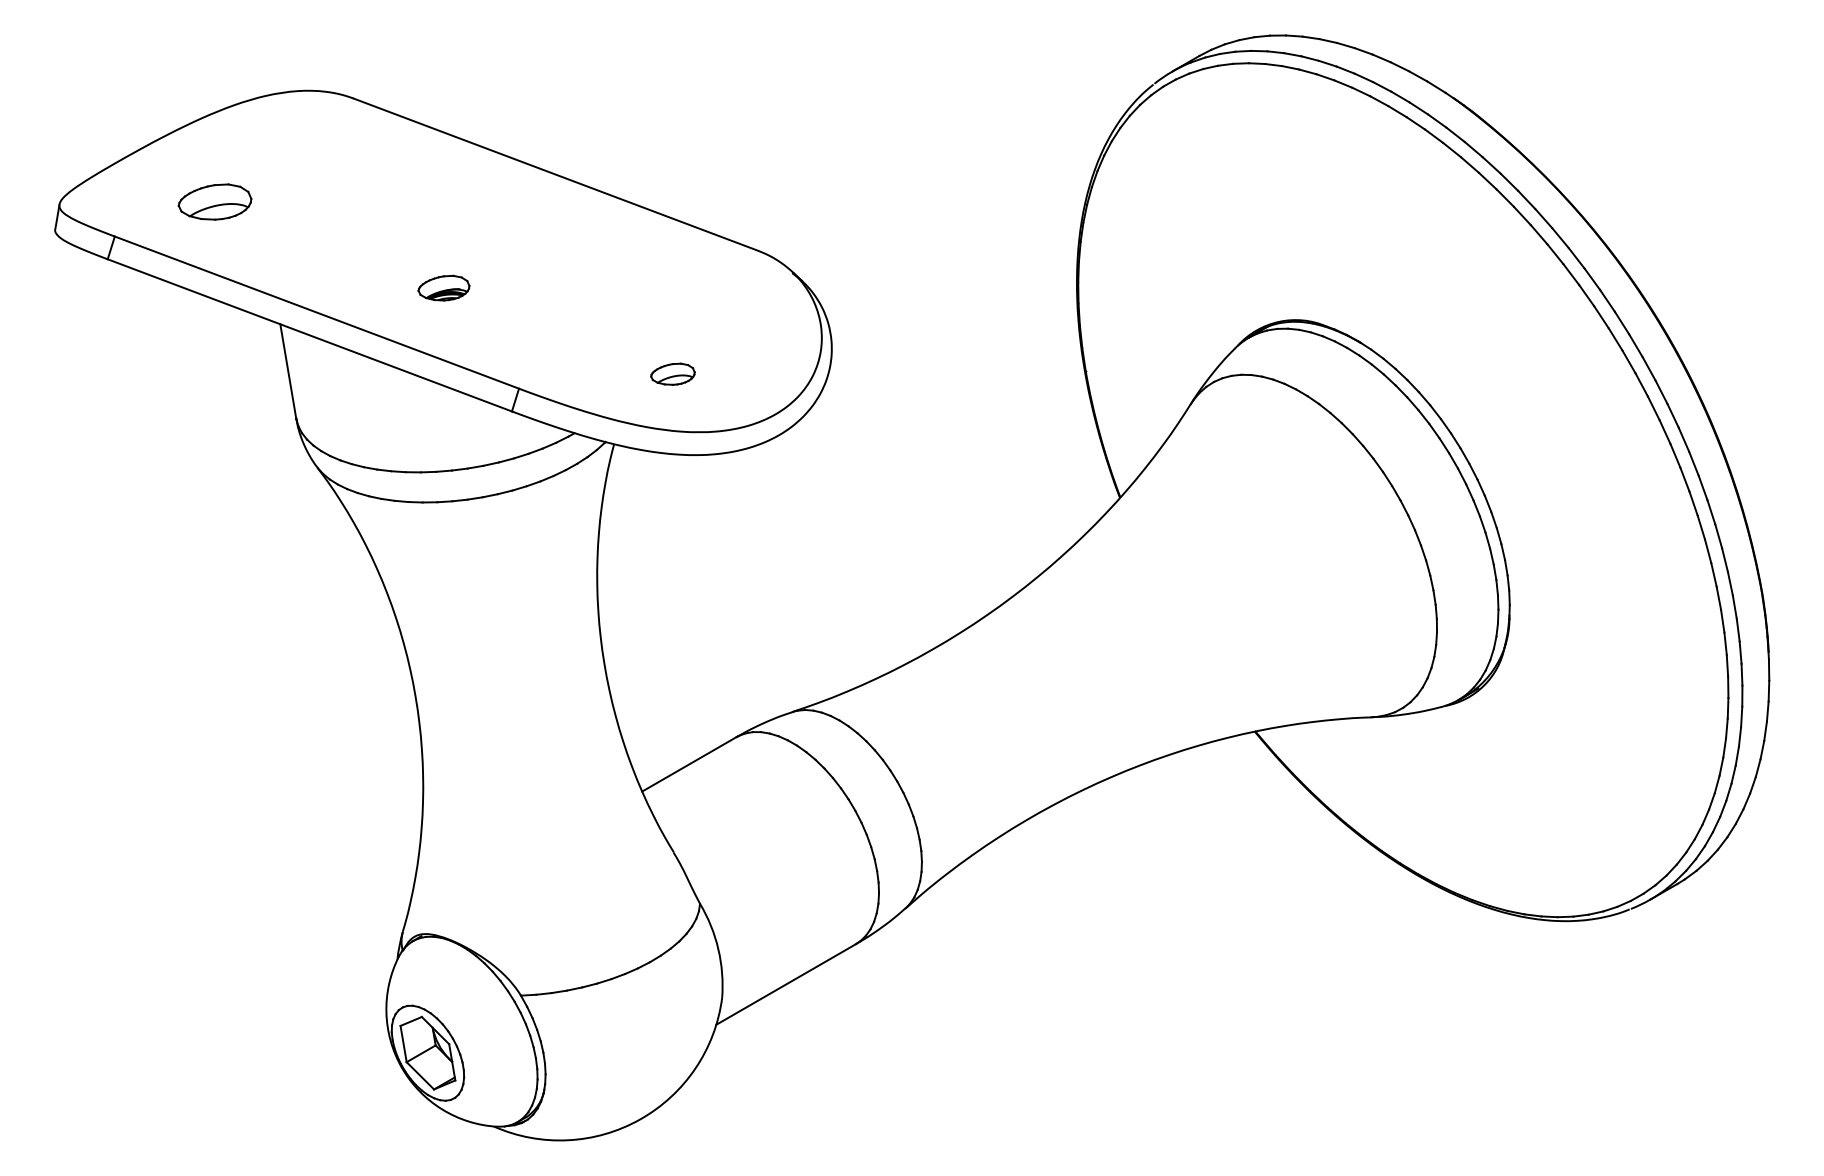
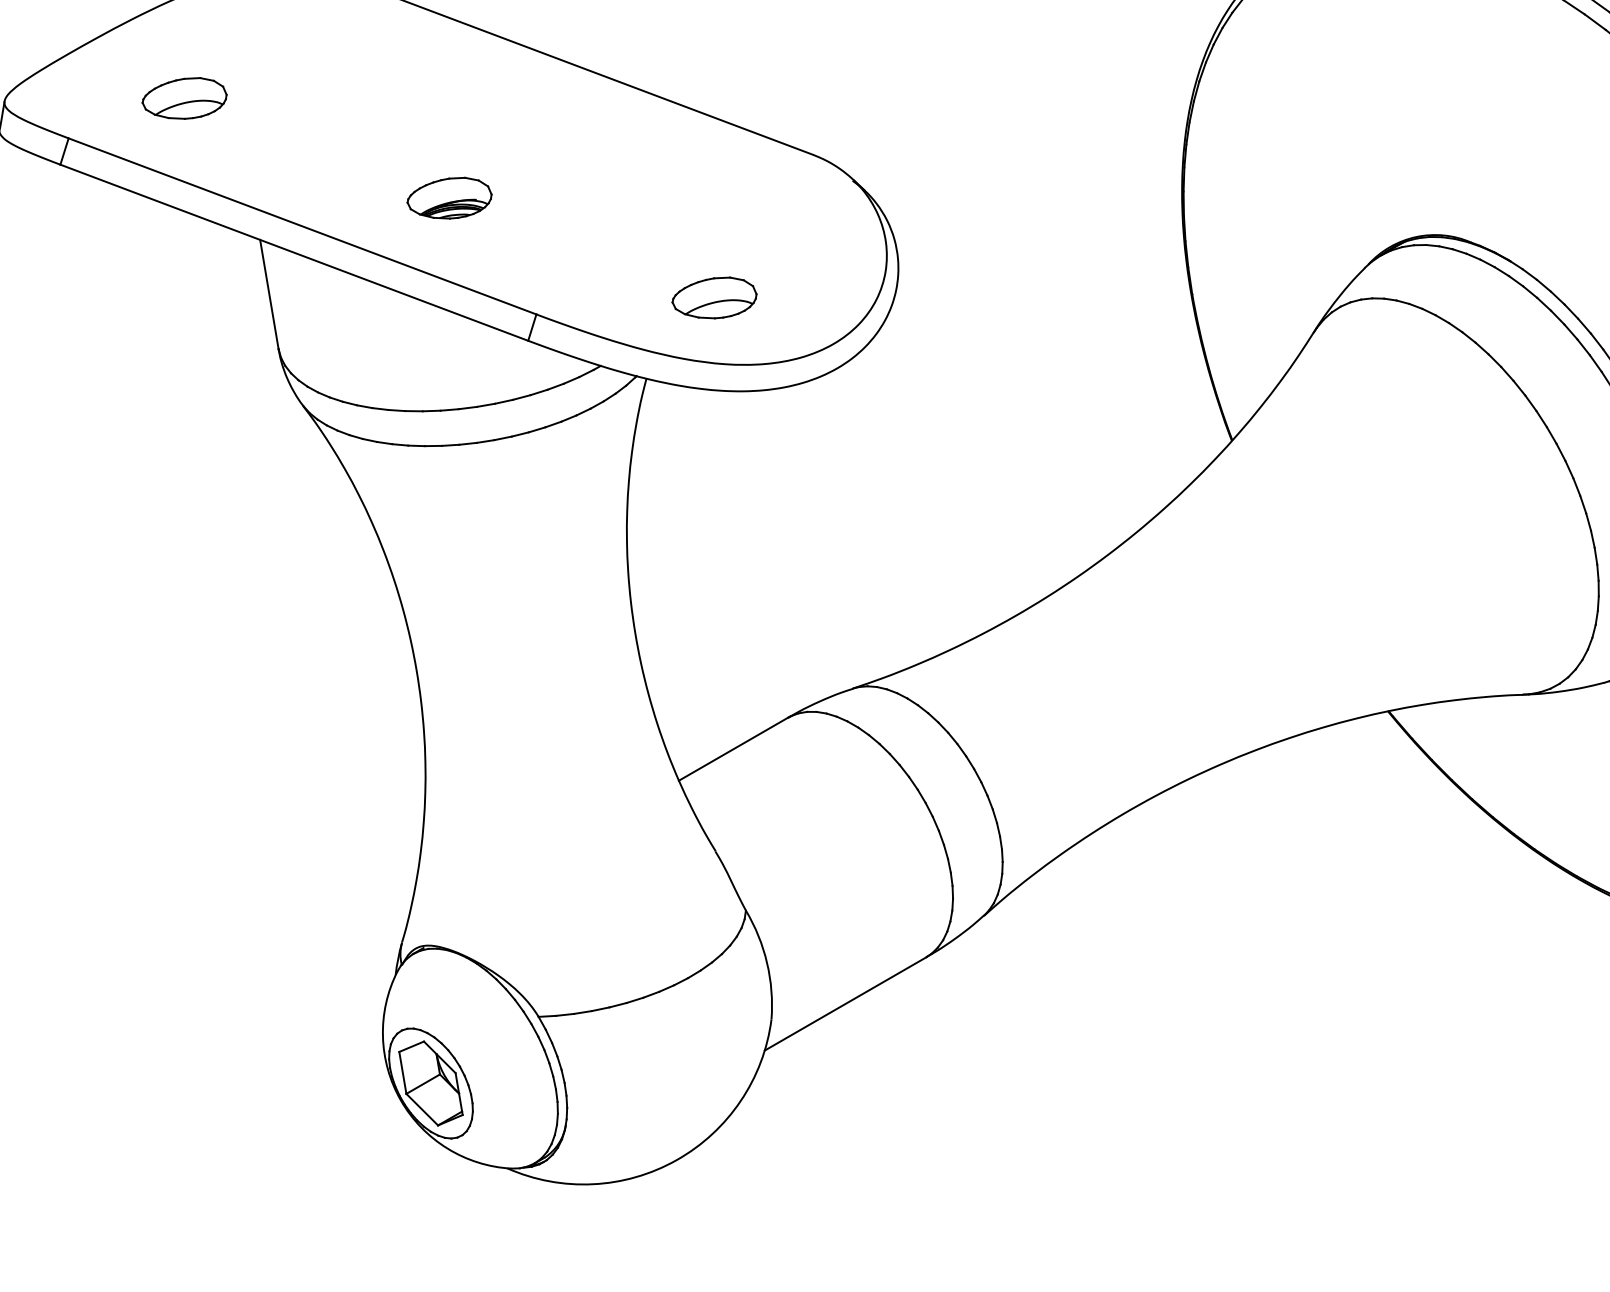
part: (443, 287) -> (449, 197), size x1.43
part: (672, 373) -> (714, 296), size x1.67

